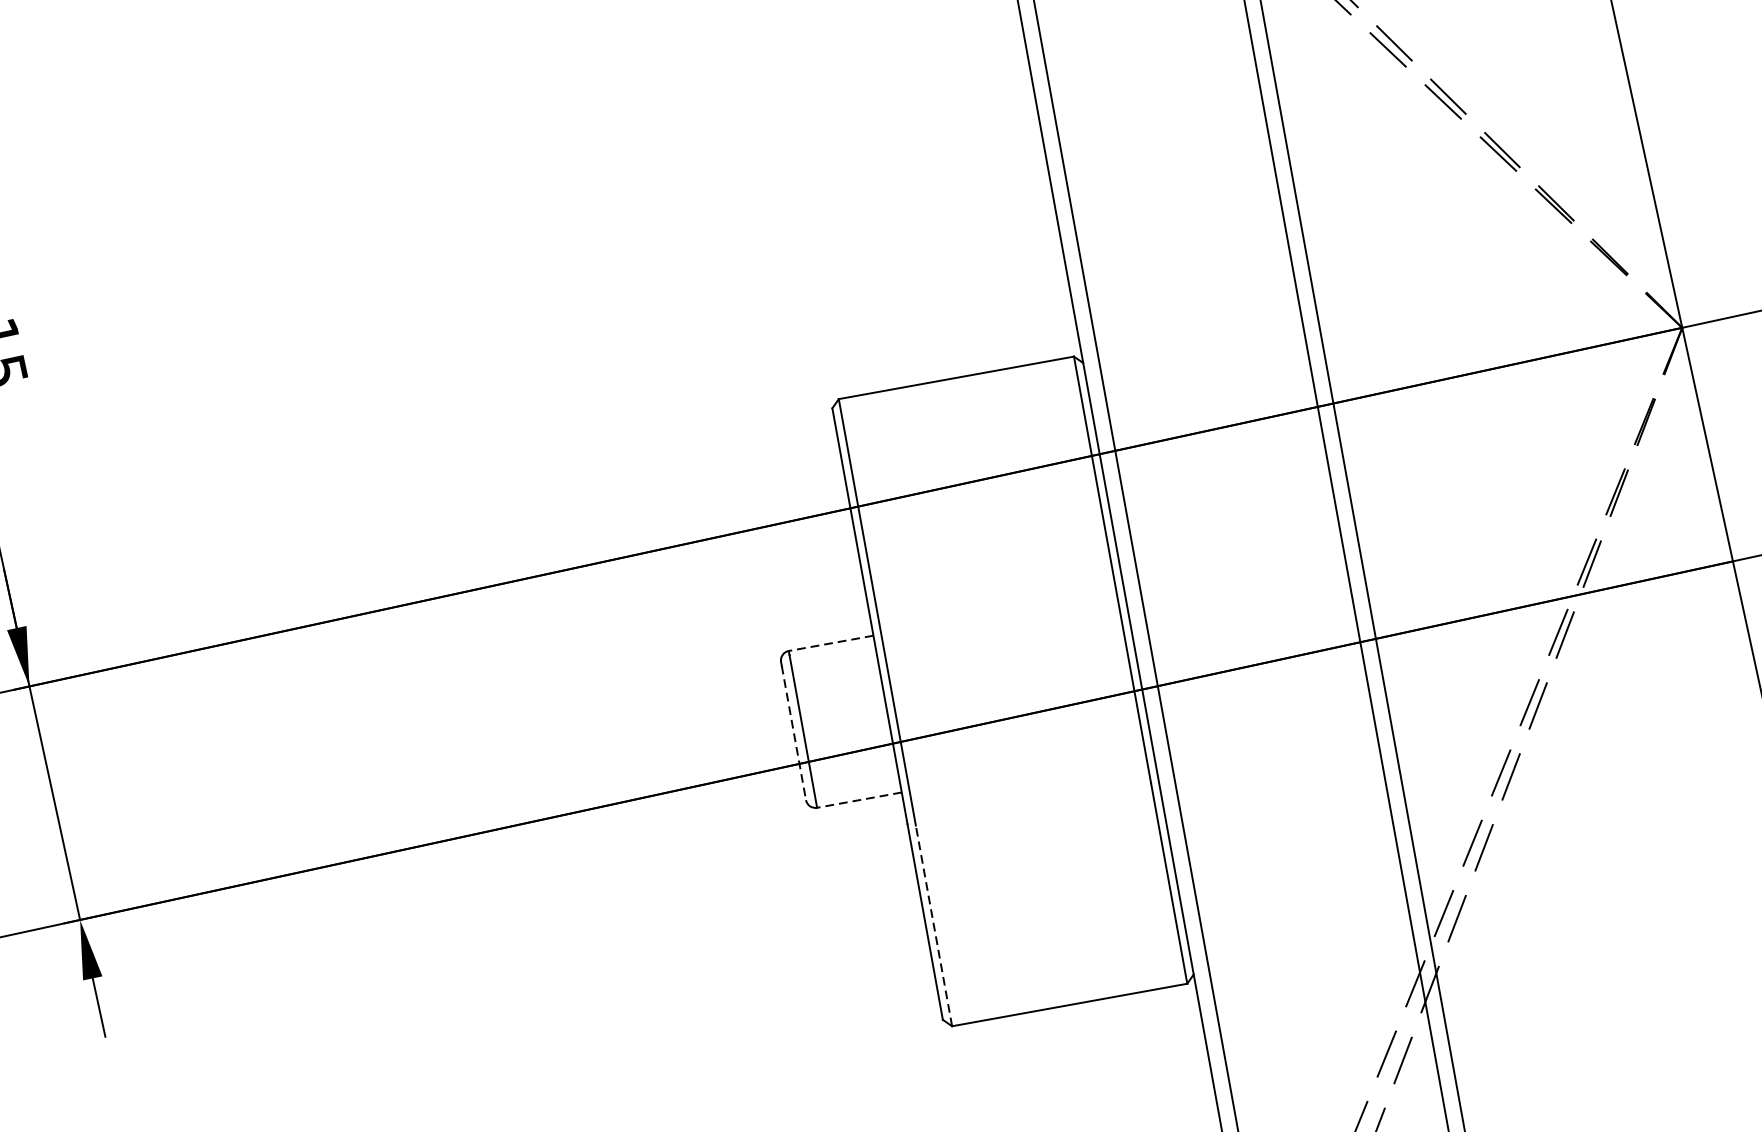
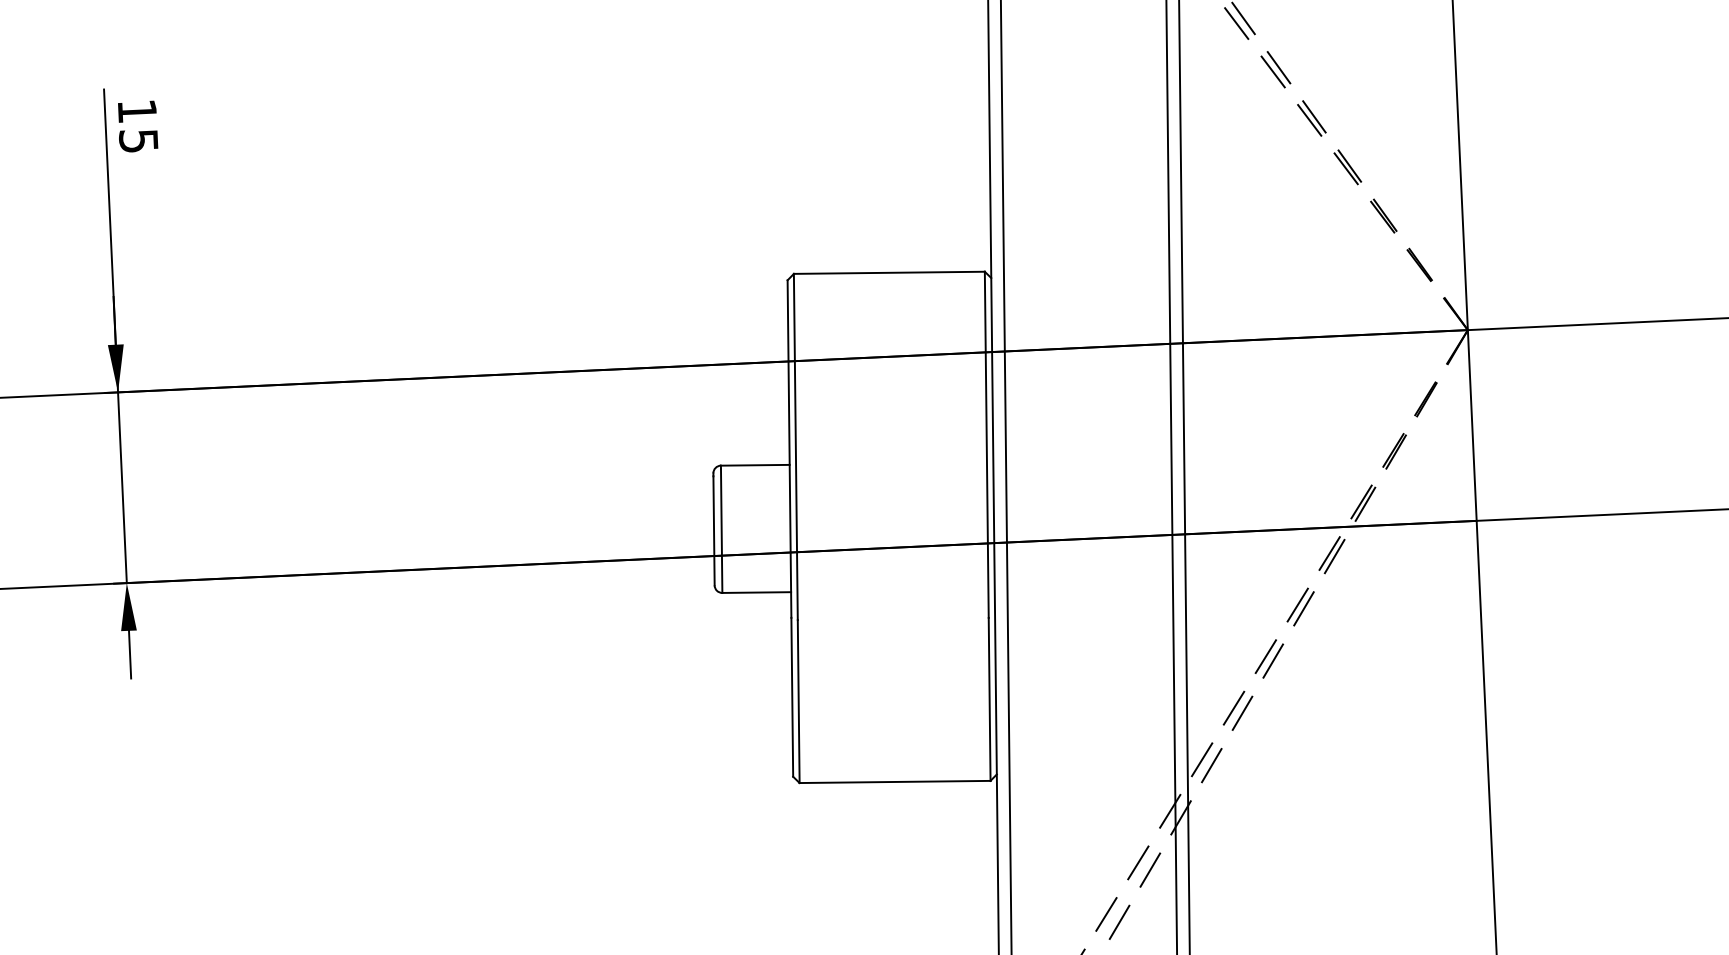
line: (830, 643) -> (754, 465), dashed -> solid
line: (794, 732) -> (714, 530), dashed -> solid
line: (859, 800) -> (756, 592), dashed -> solid
line: (933, 925) -> (798, 701), dashed -> solid

